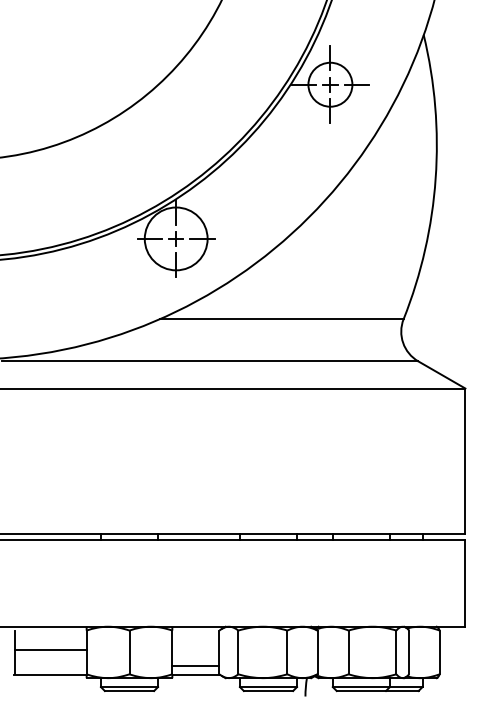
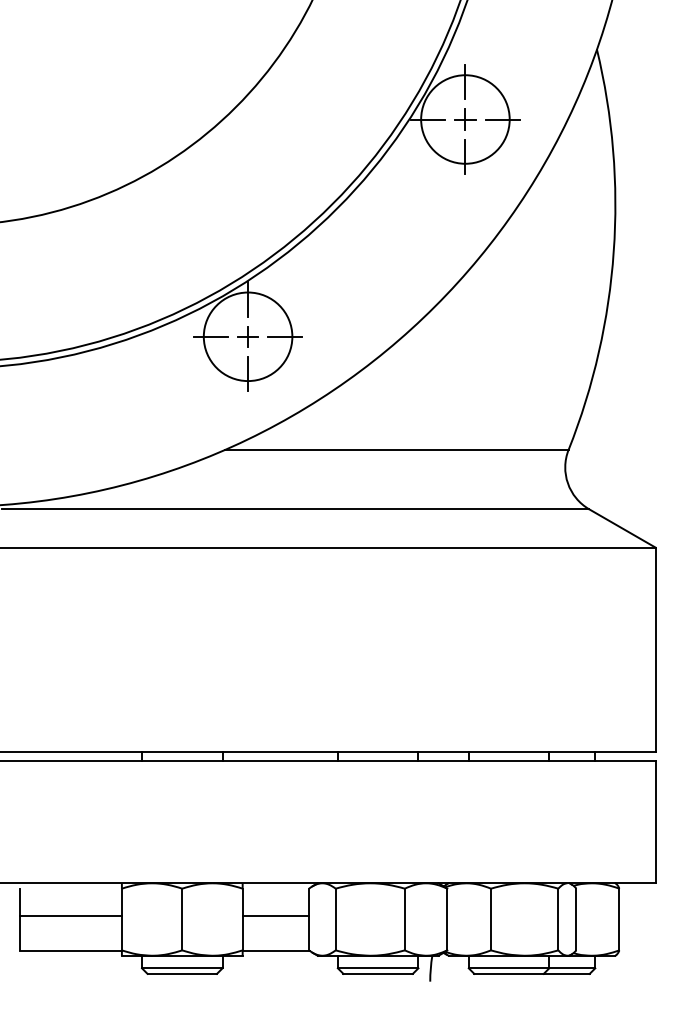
circle: (330, 84) -> (465, 119), size x1.43
line: (195, 665) -> (275, 915), moved

